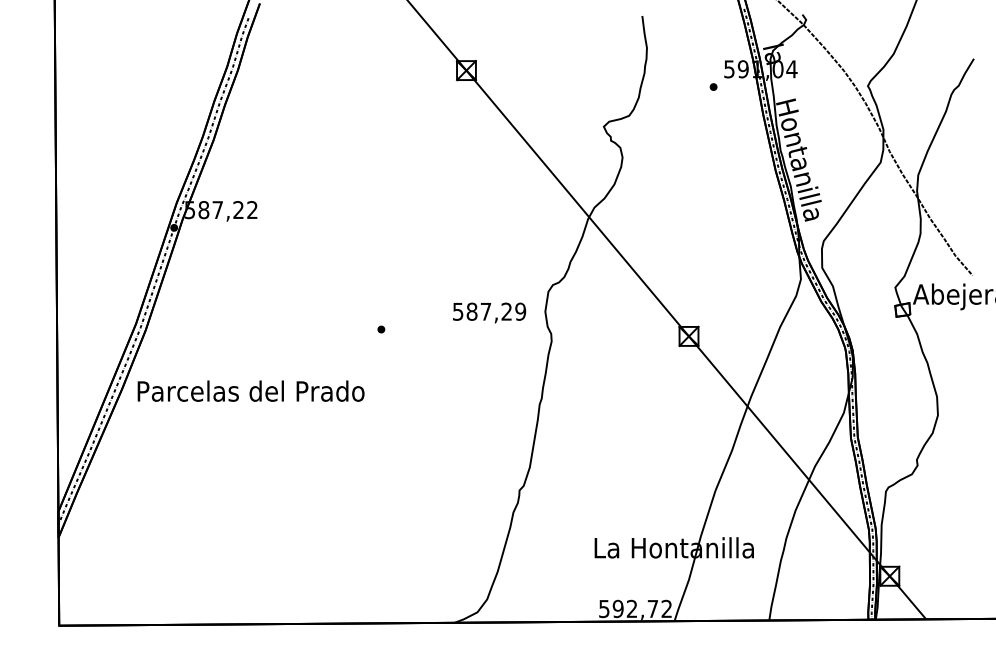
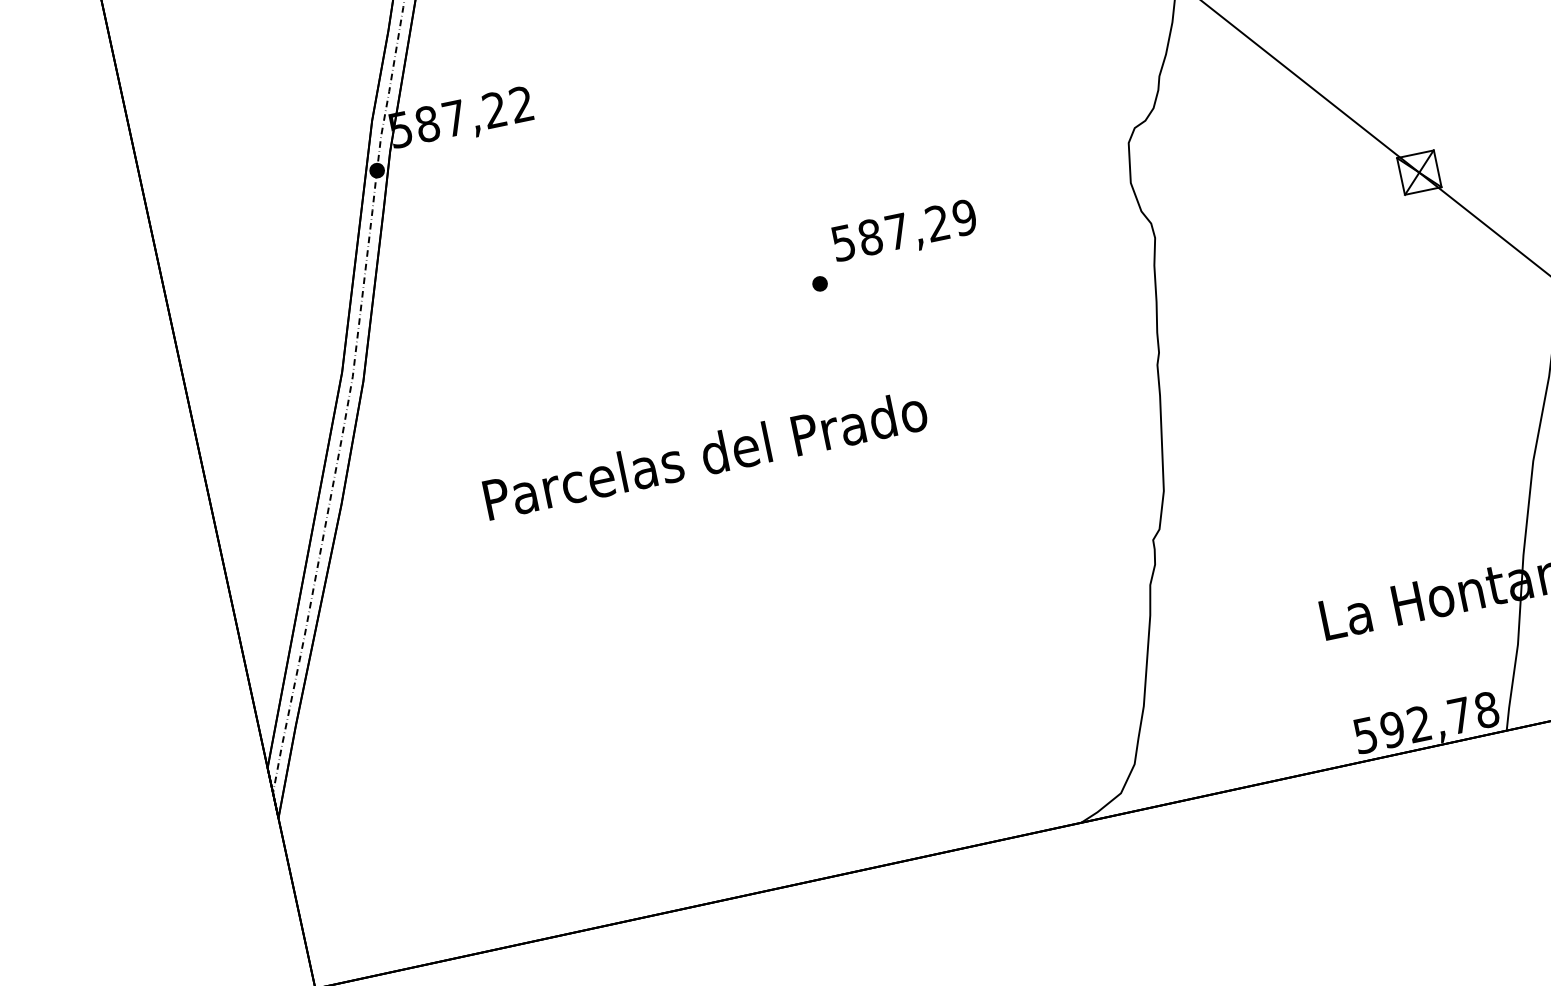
text: (489, 312) -> (904, 231), moved
text: (250, 390) -> (704, 453), moved
text: (666, 608) -> (1485, 709), 592,72 -> 592,78

